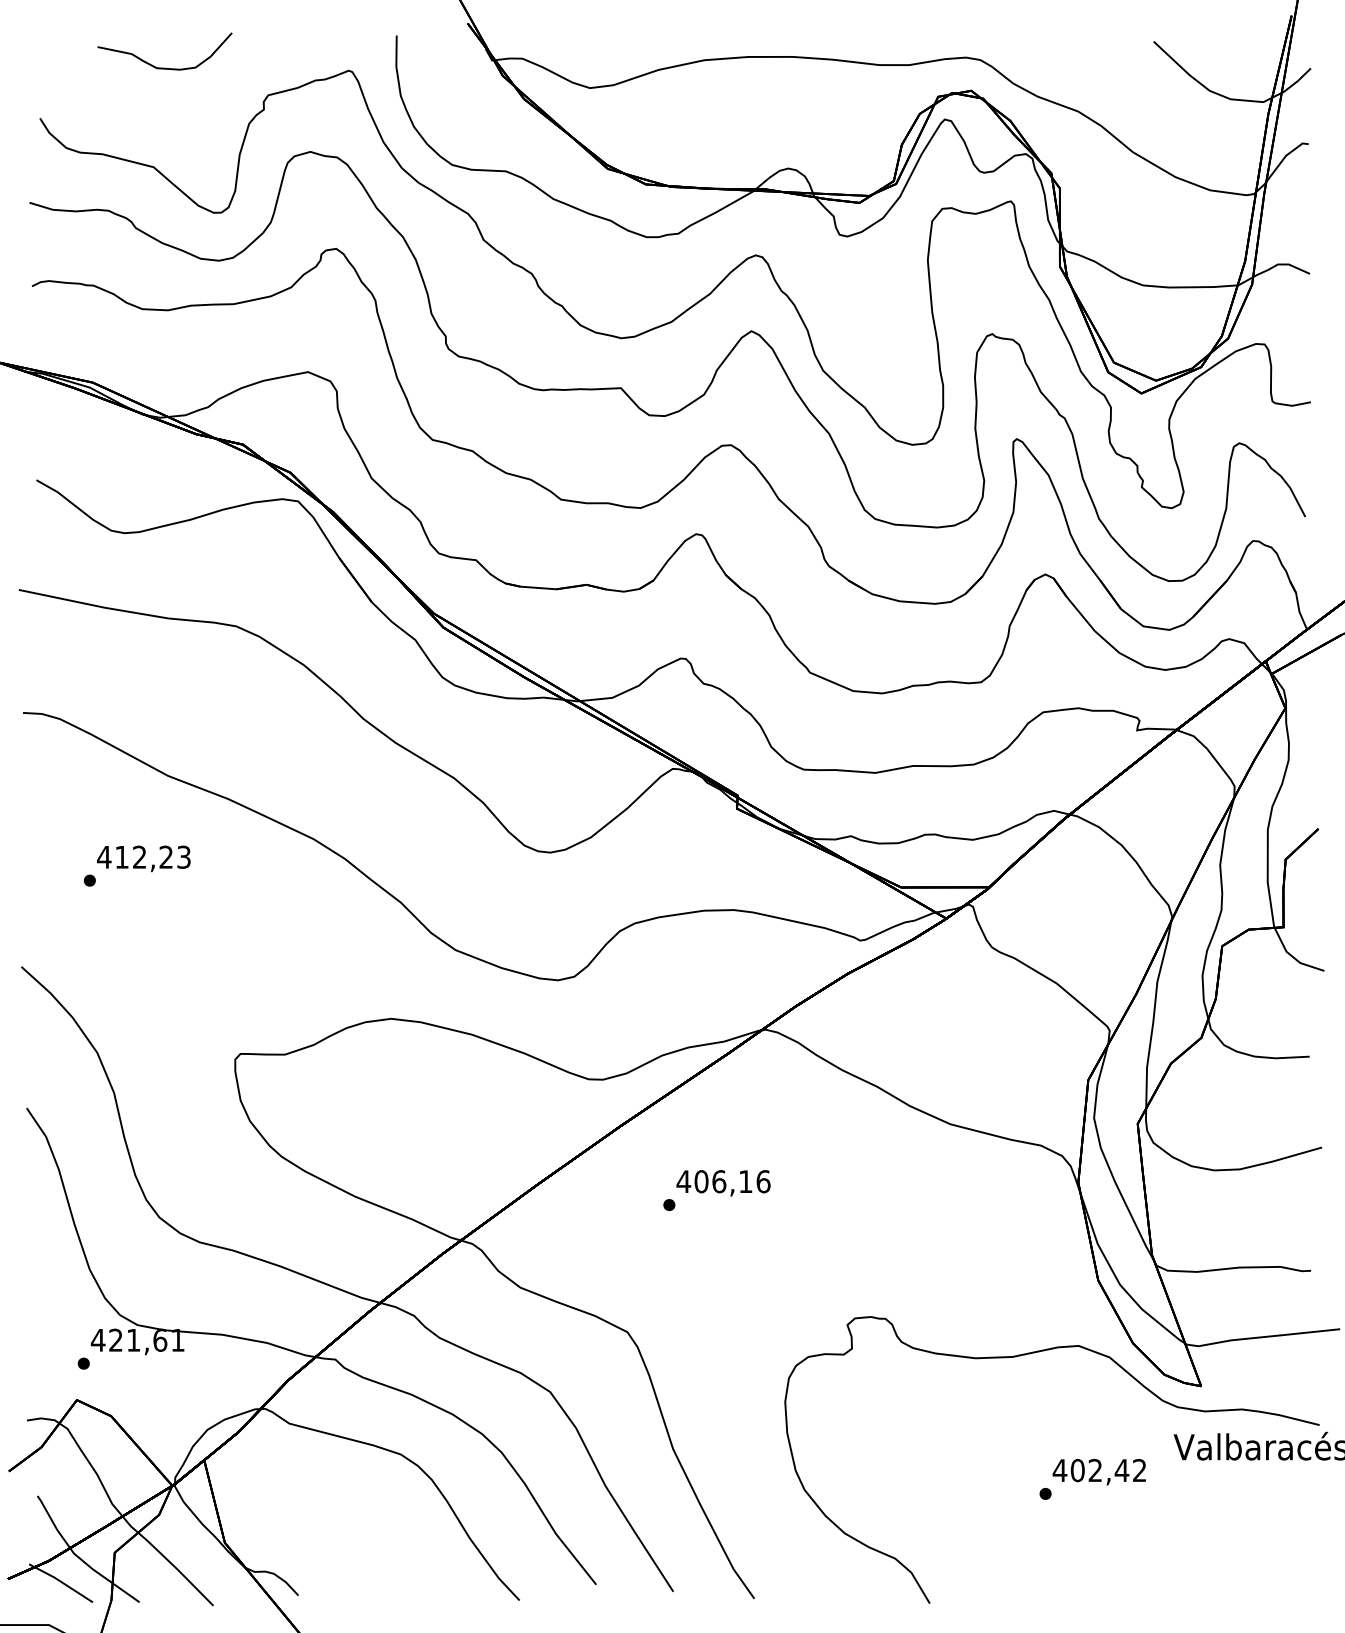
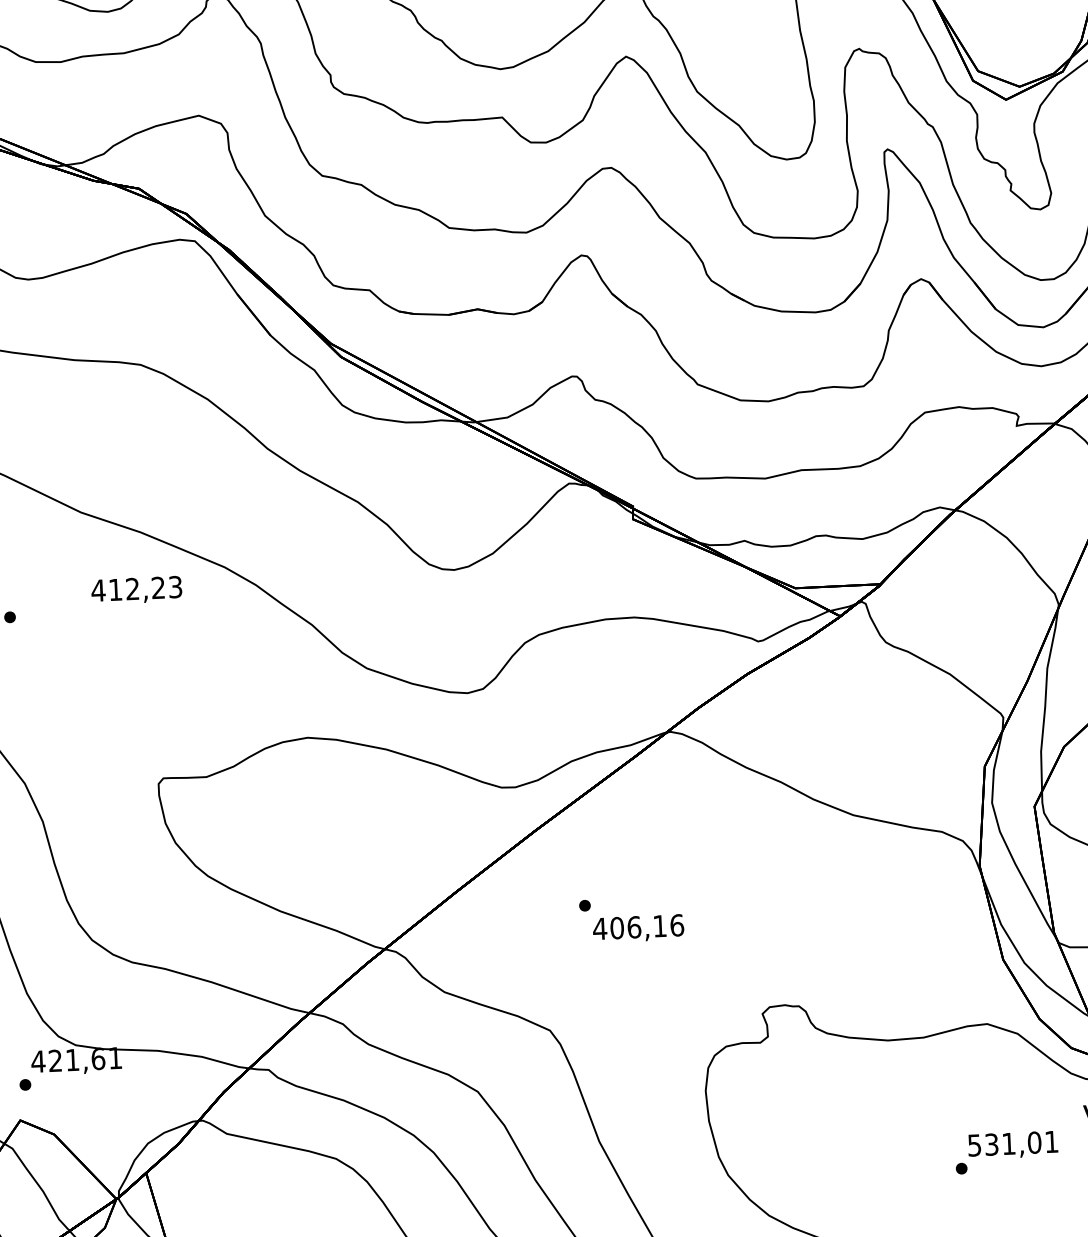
text: (143, 858) -> (136, 590), moved
text: (723, 1183) -> (638, 928), moved
text: (1099, 1470) -> (1012, 1143), 402,42 -> 531,01

